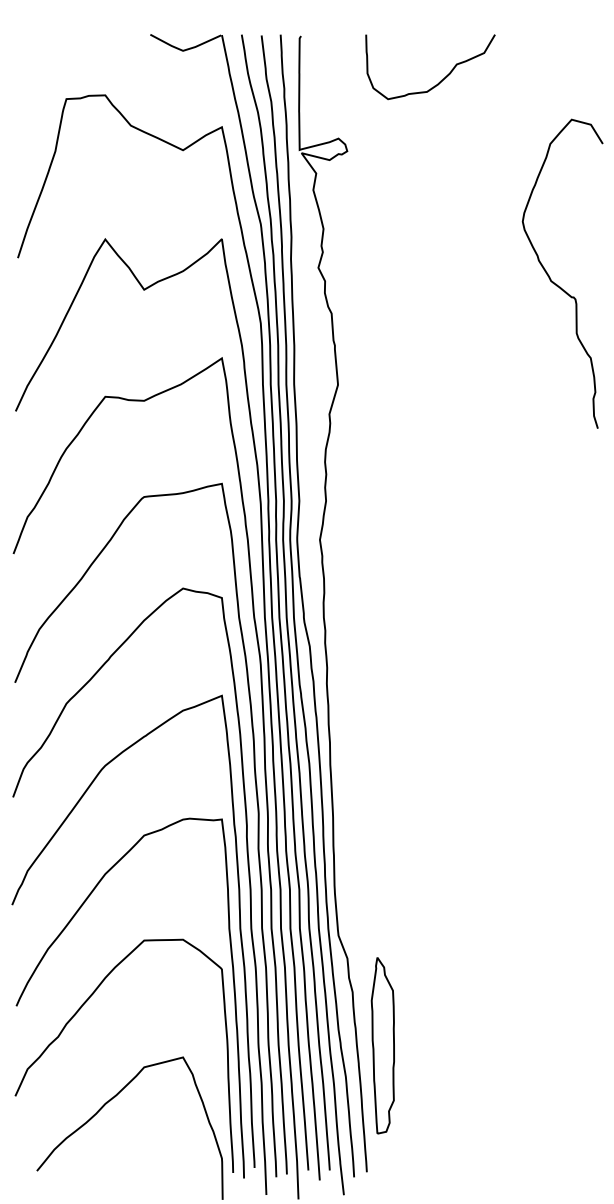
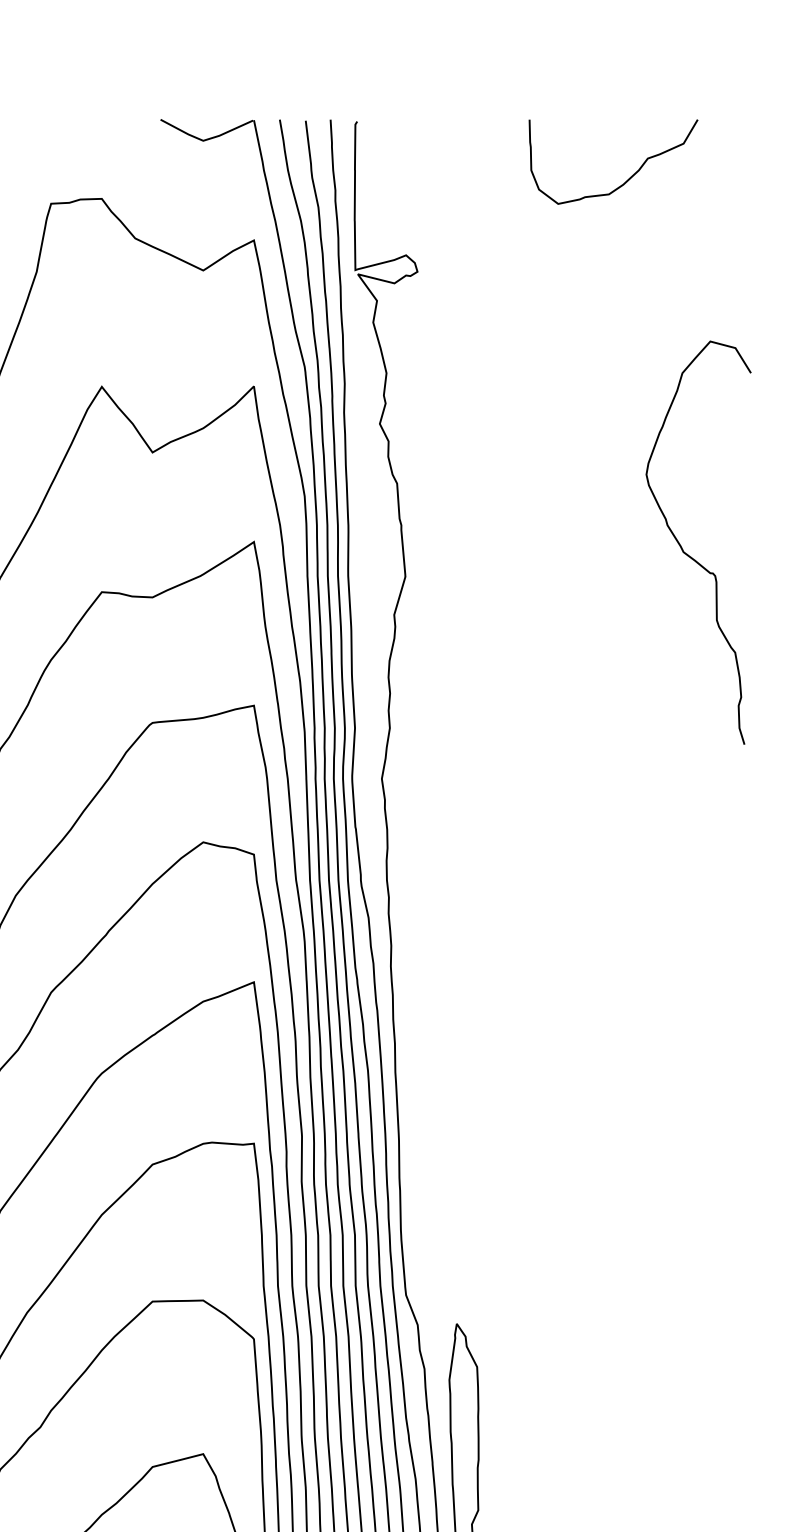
curve: (440, 80) -> (626, 179), moved
curve: (556, 283) -> (690, 555), moved

